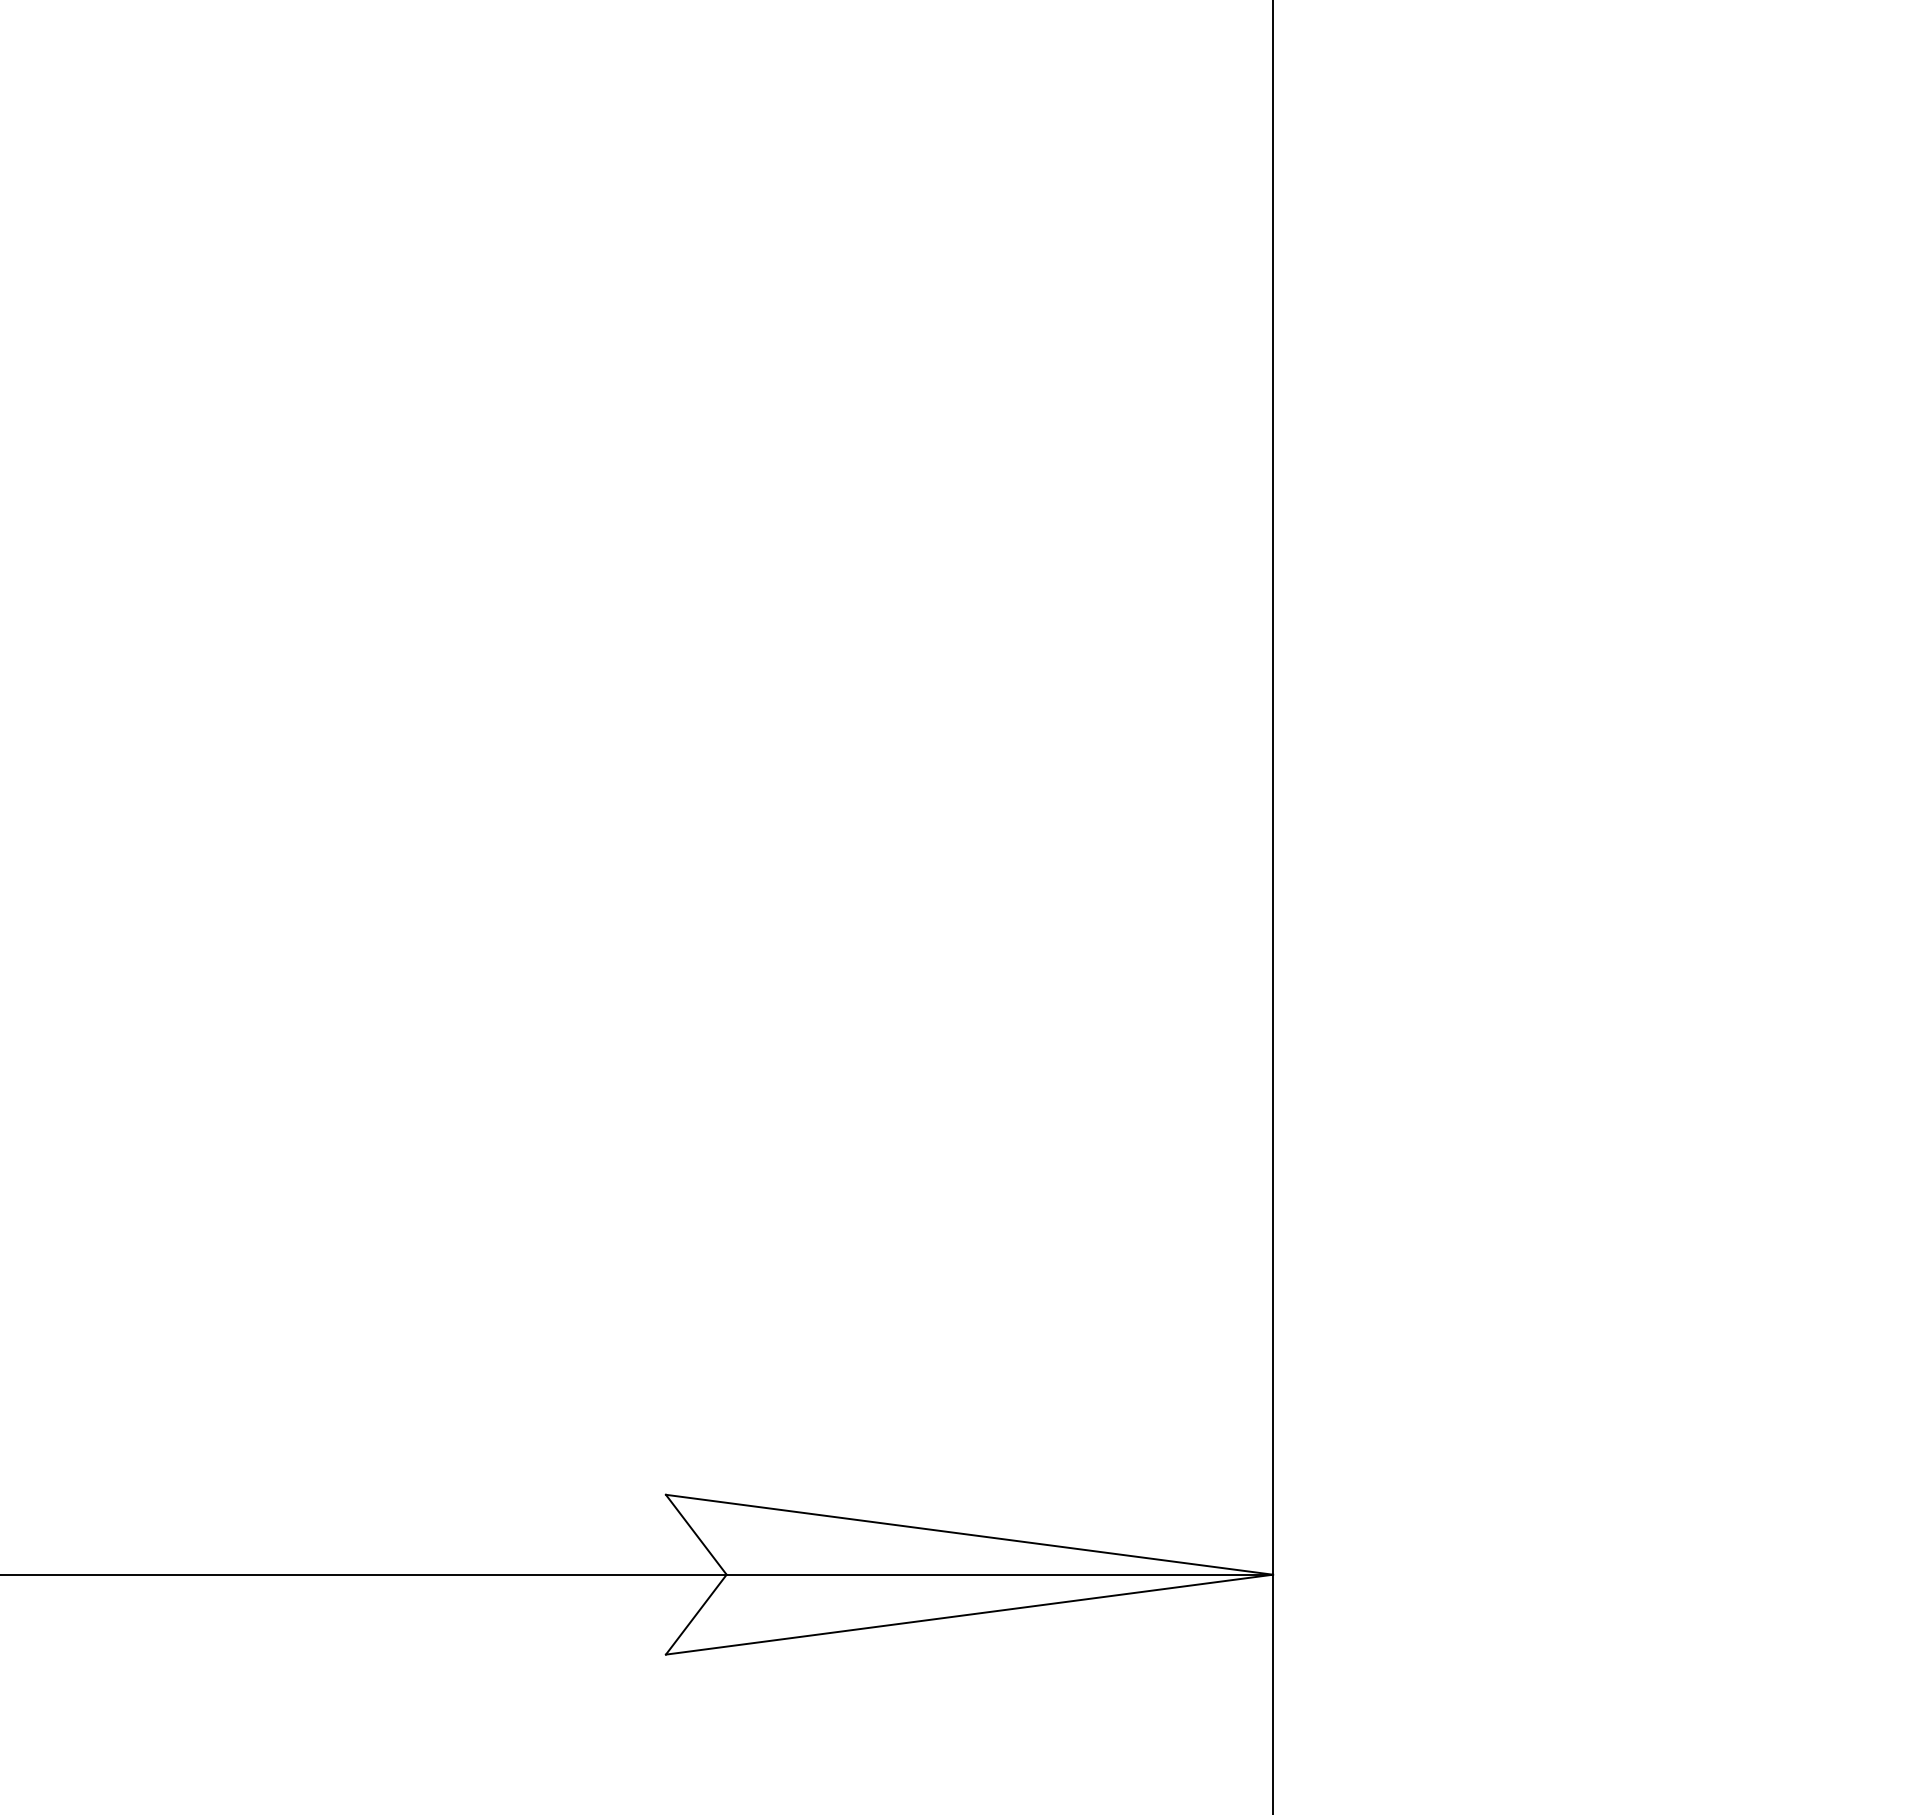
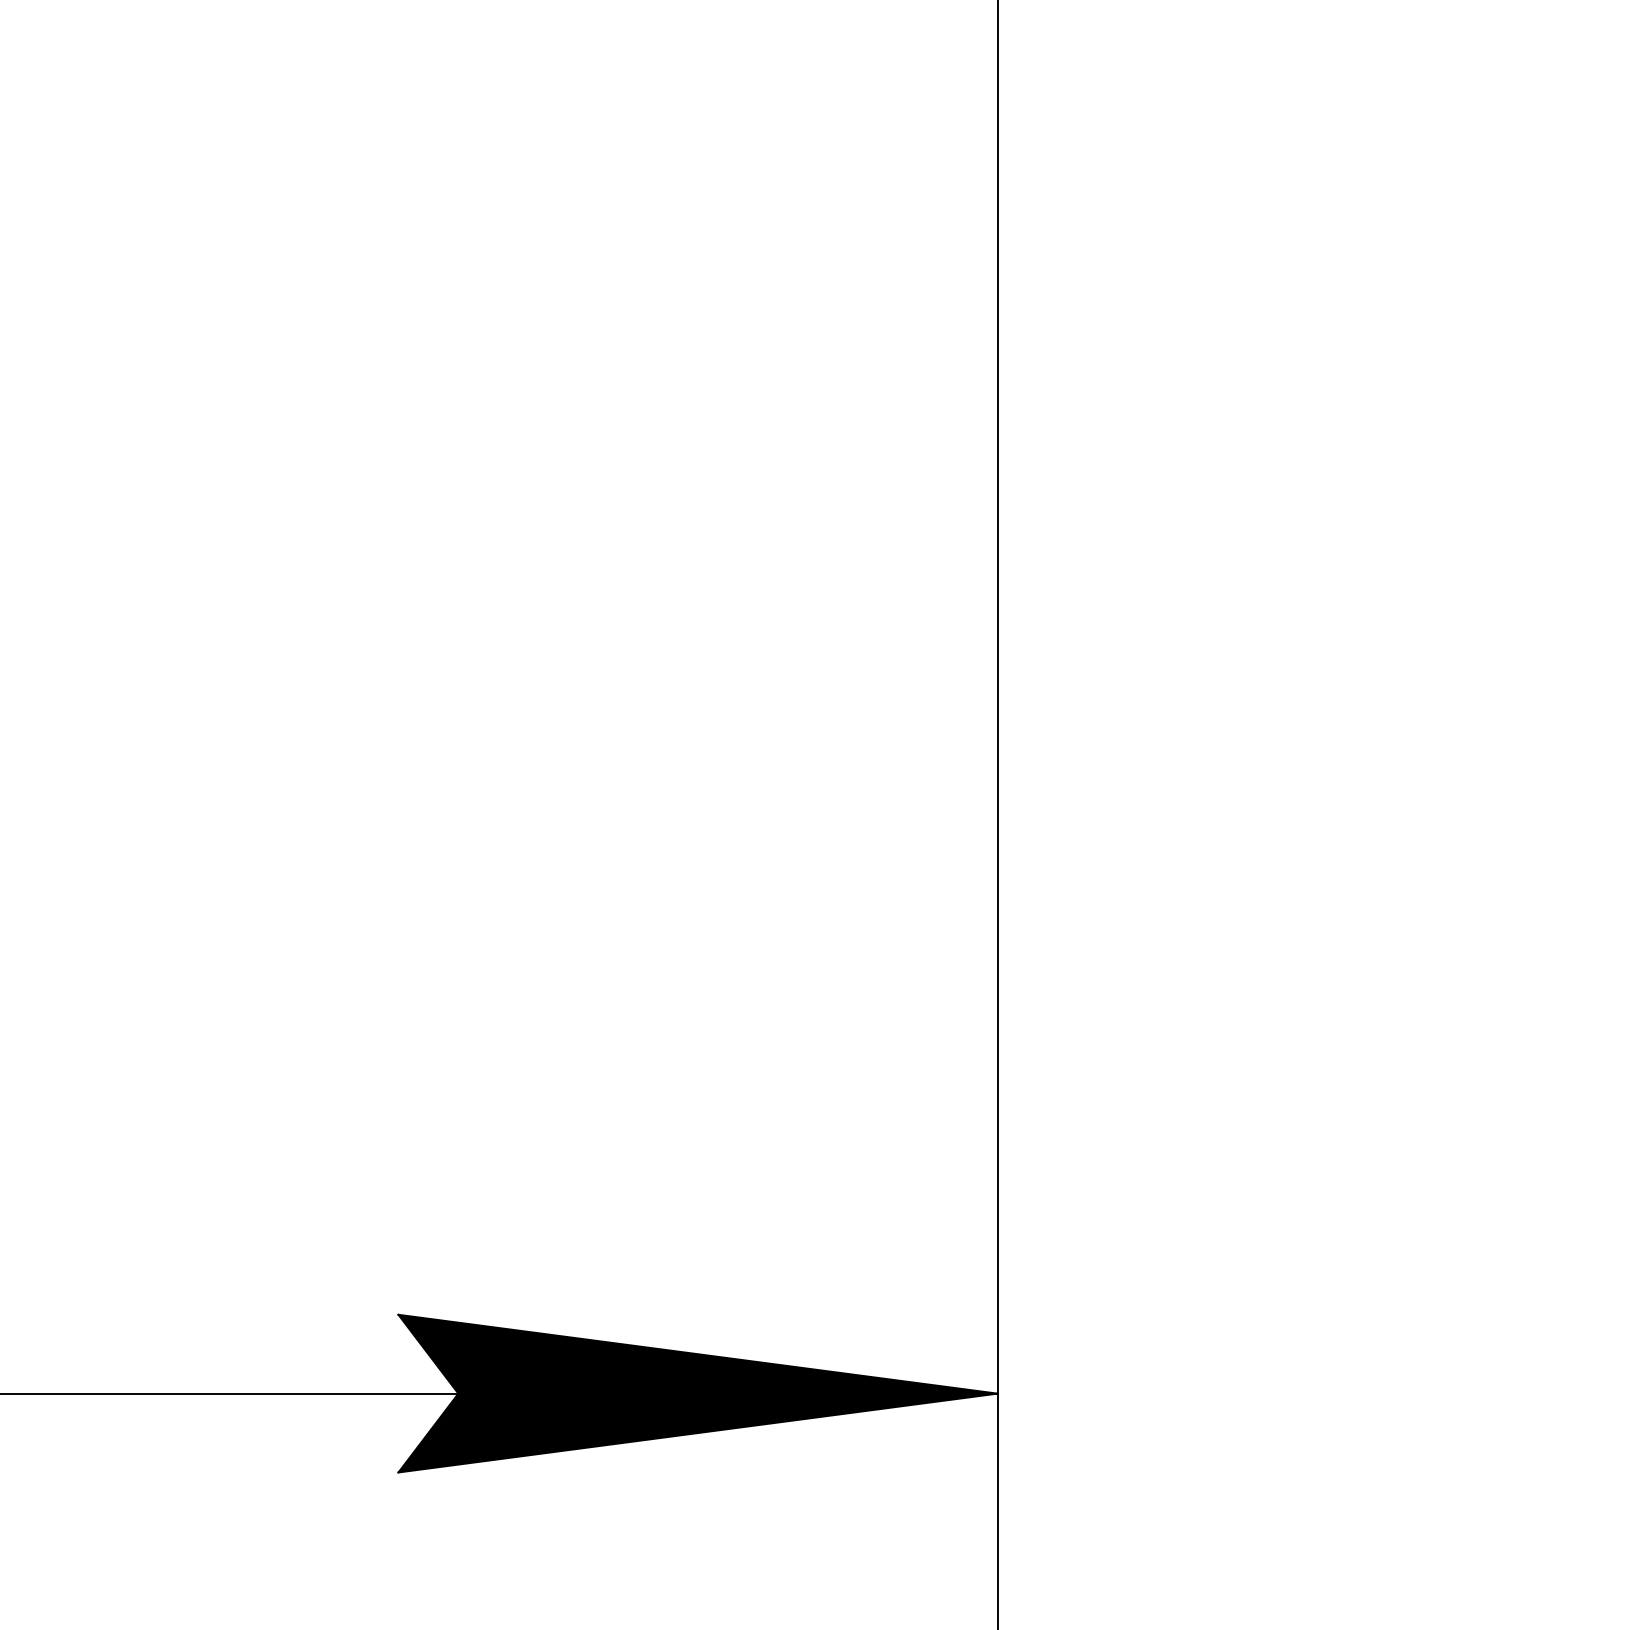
fill: (969, 1574) -> (698, 1393), added

